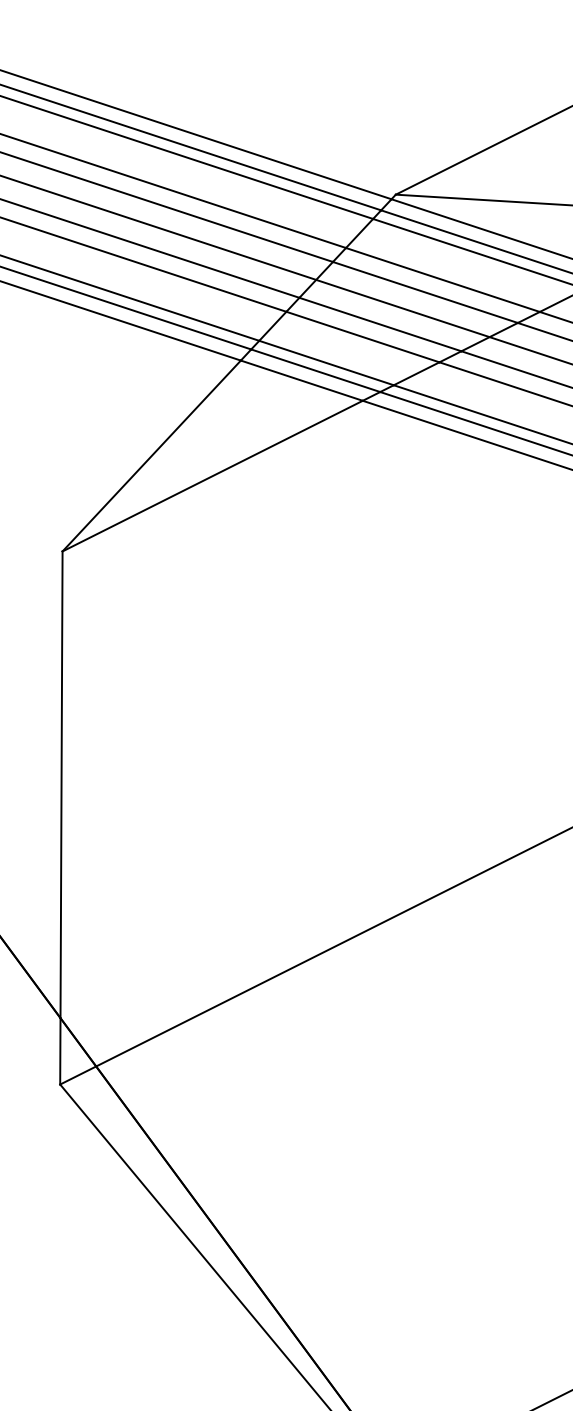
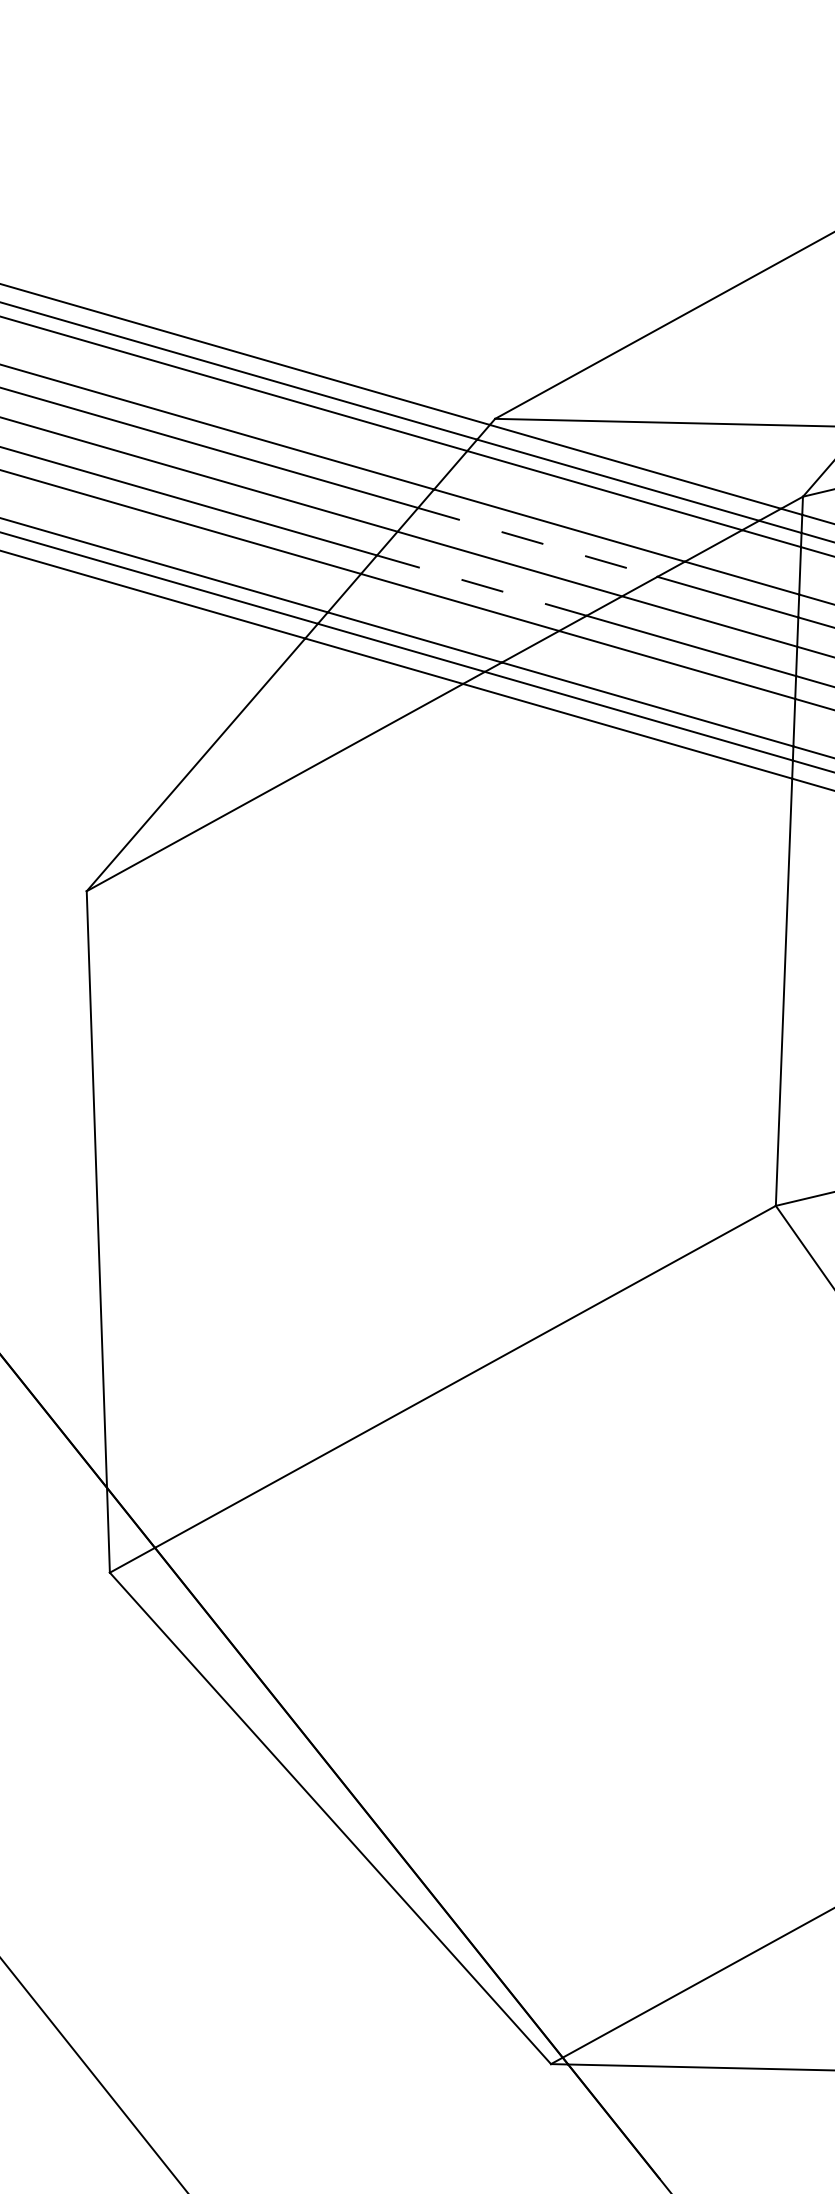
line: (425, 292) -> (537, 542), solid -> dashed
line: (380, 324) -> (481, 585), solid -> dashed

